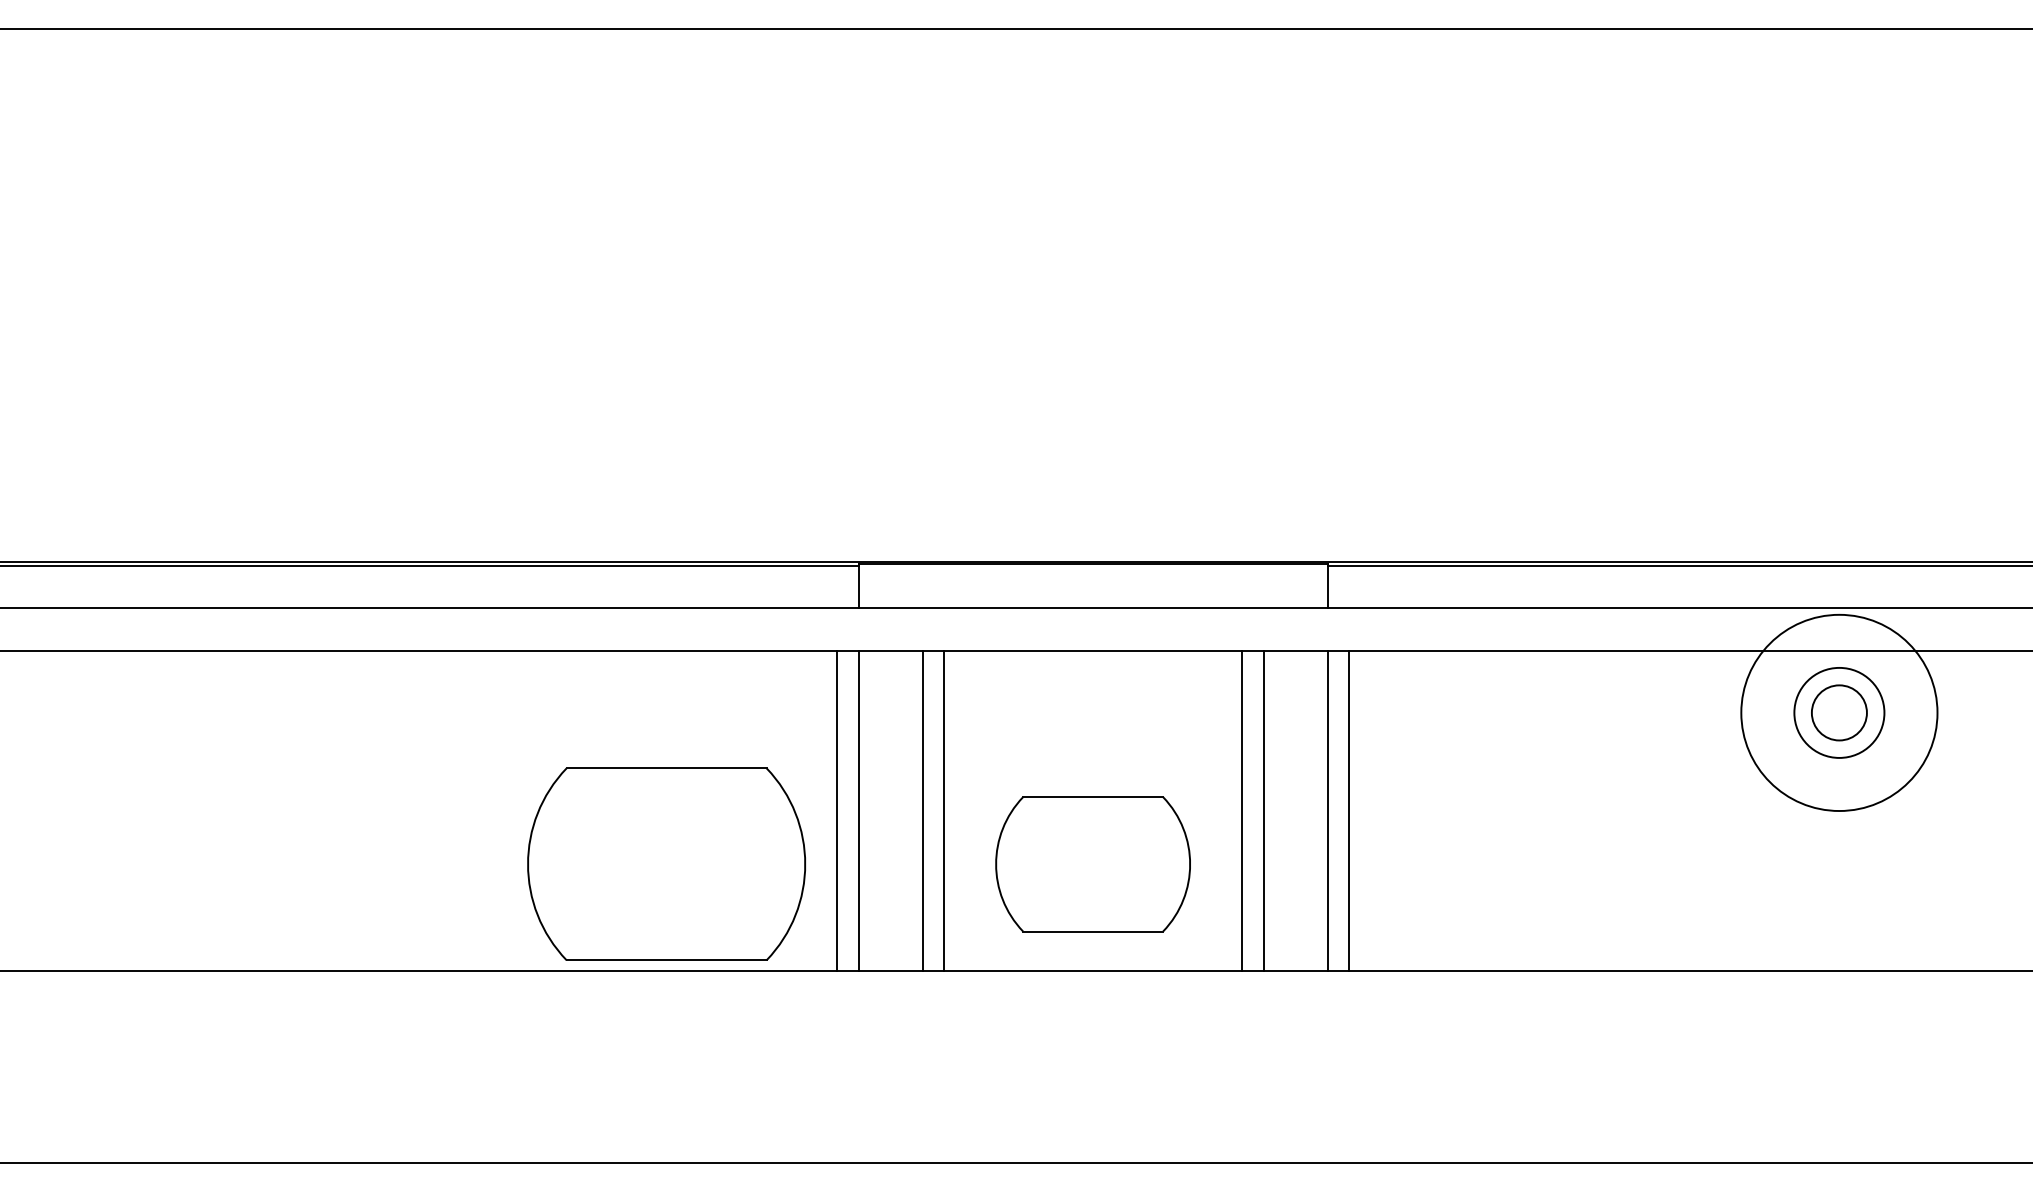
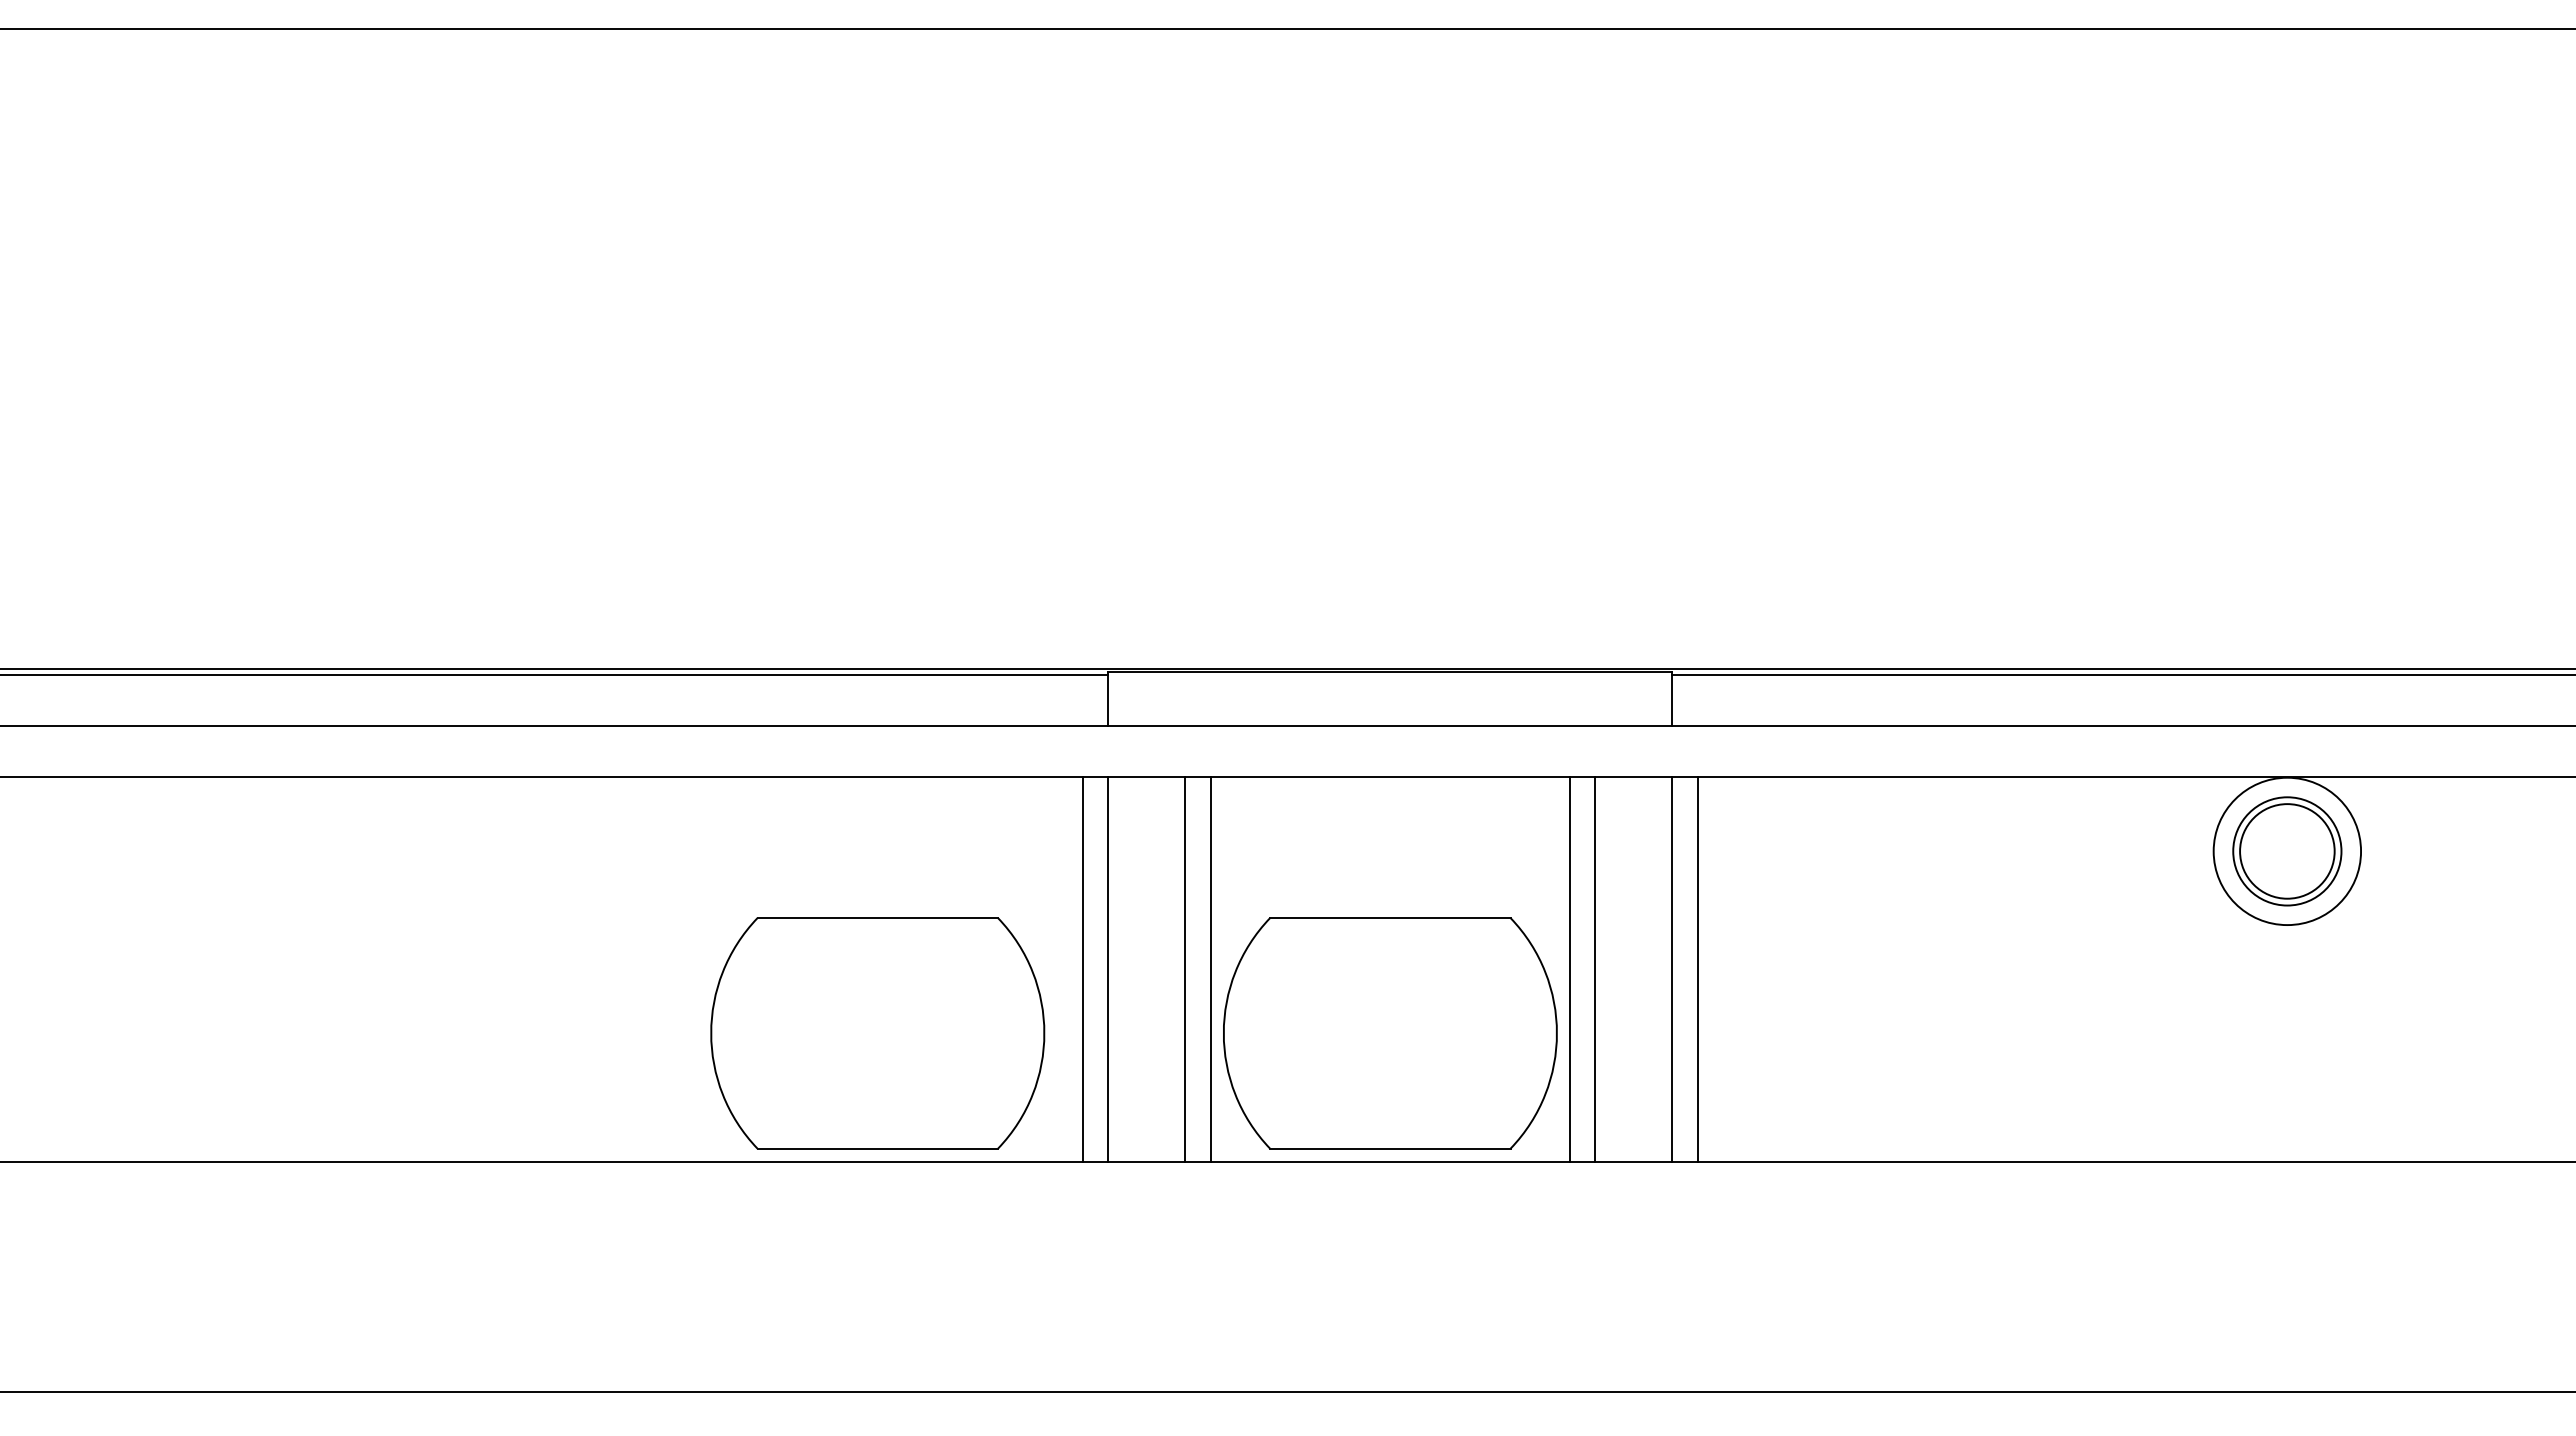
circle: (1839, 712) -> (2287, 851), size x0.62
circle: (1839, 712) -> (2287, 851), size x1.43
part: (1093, 864) -> (1390, 1033), size x1.43

